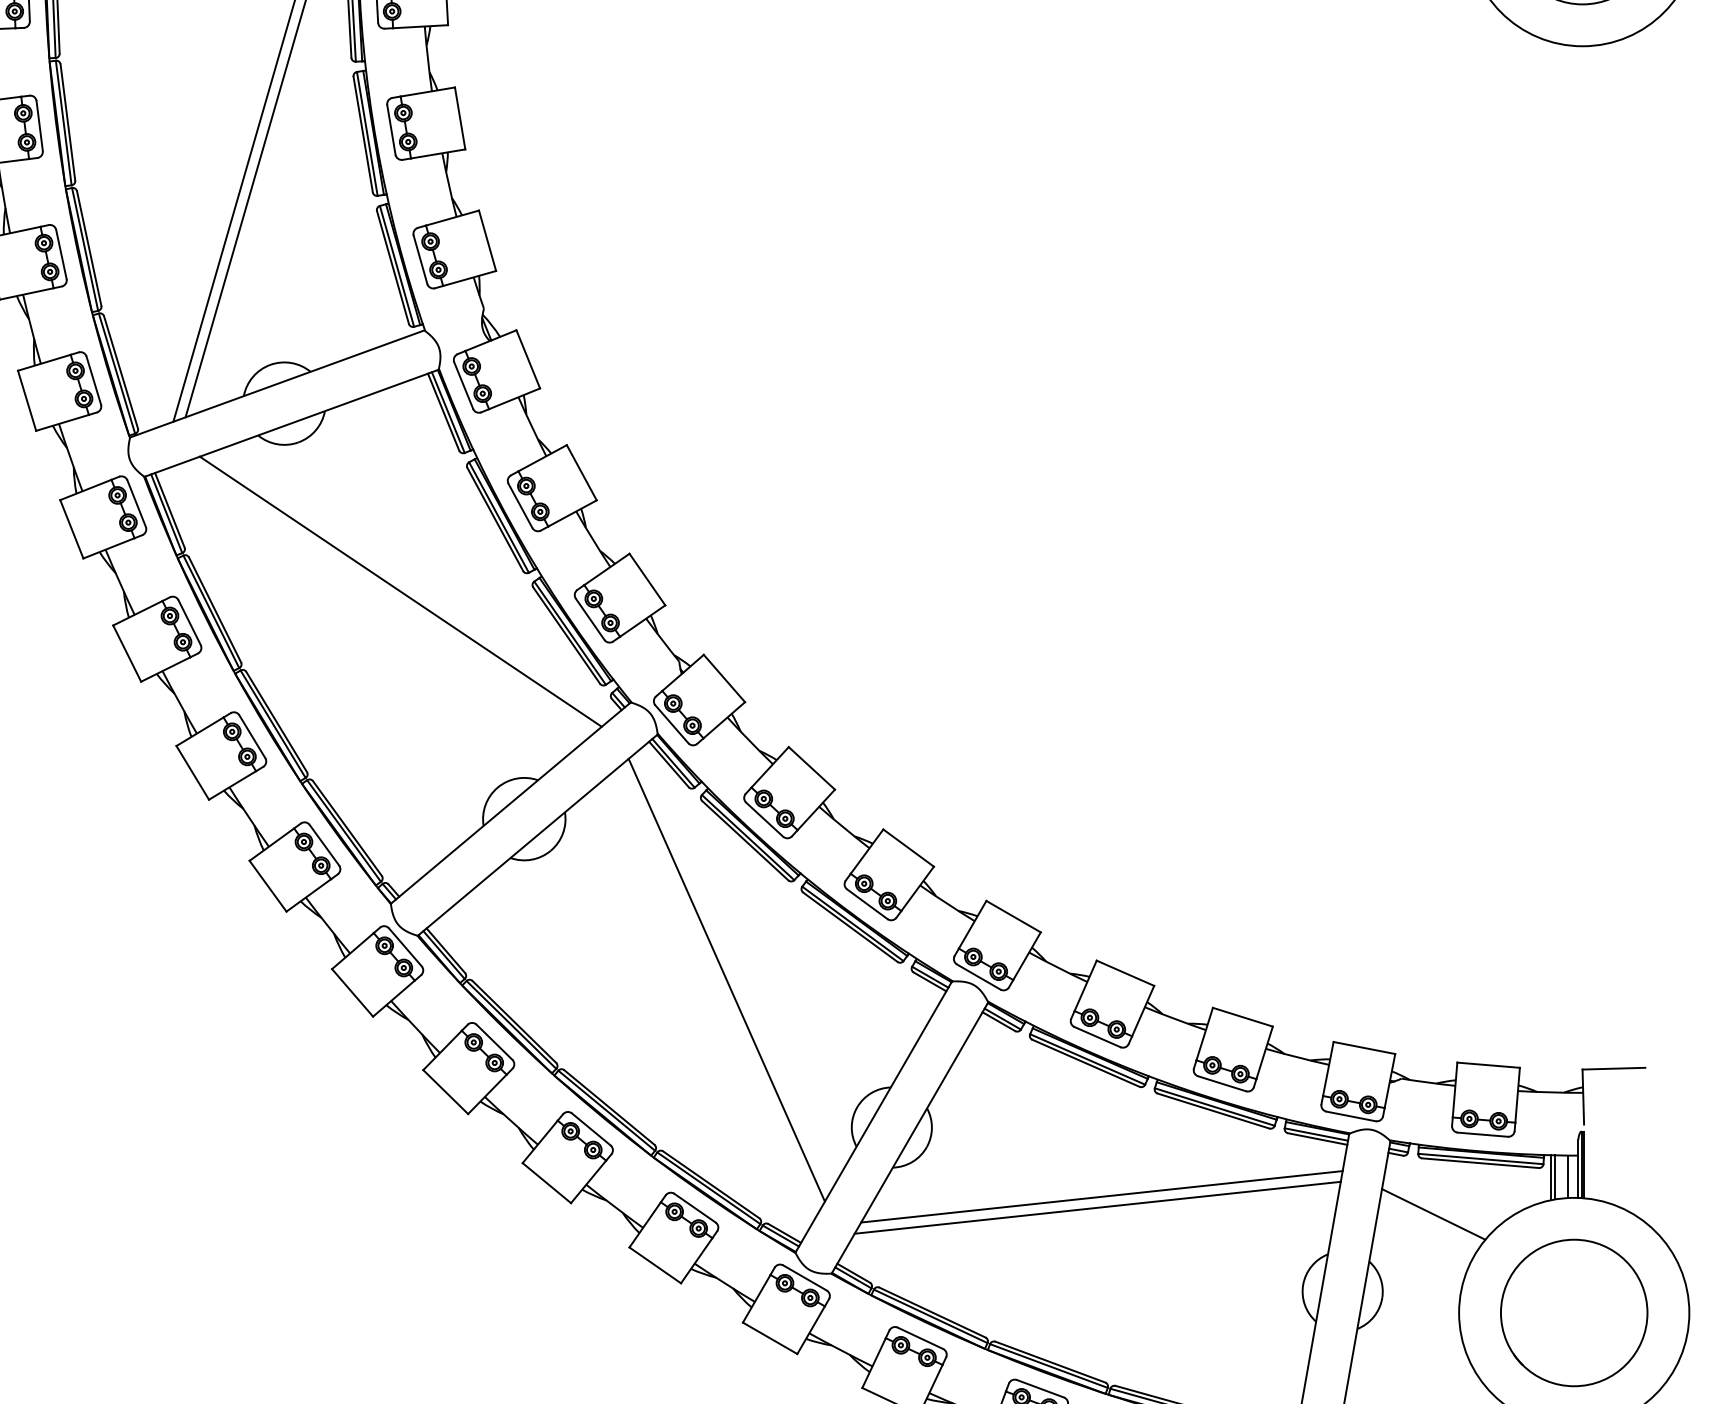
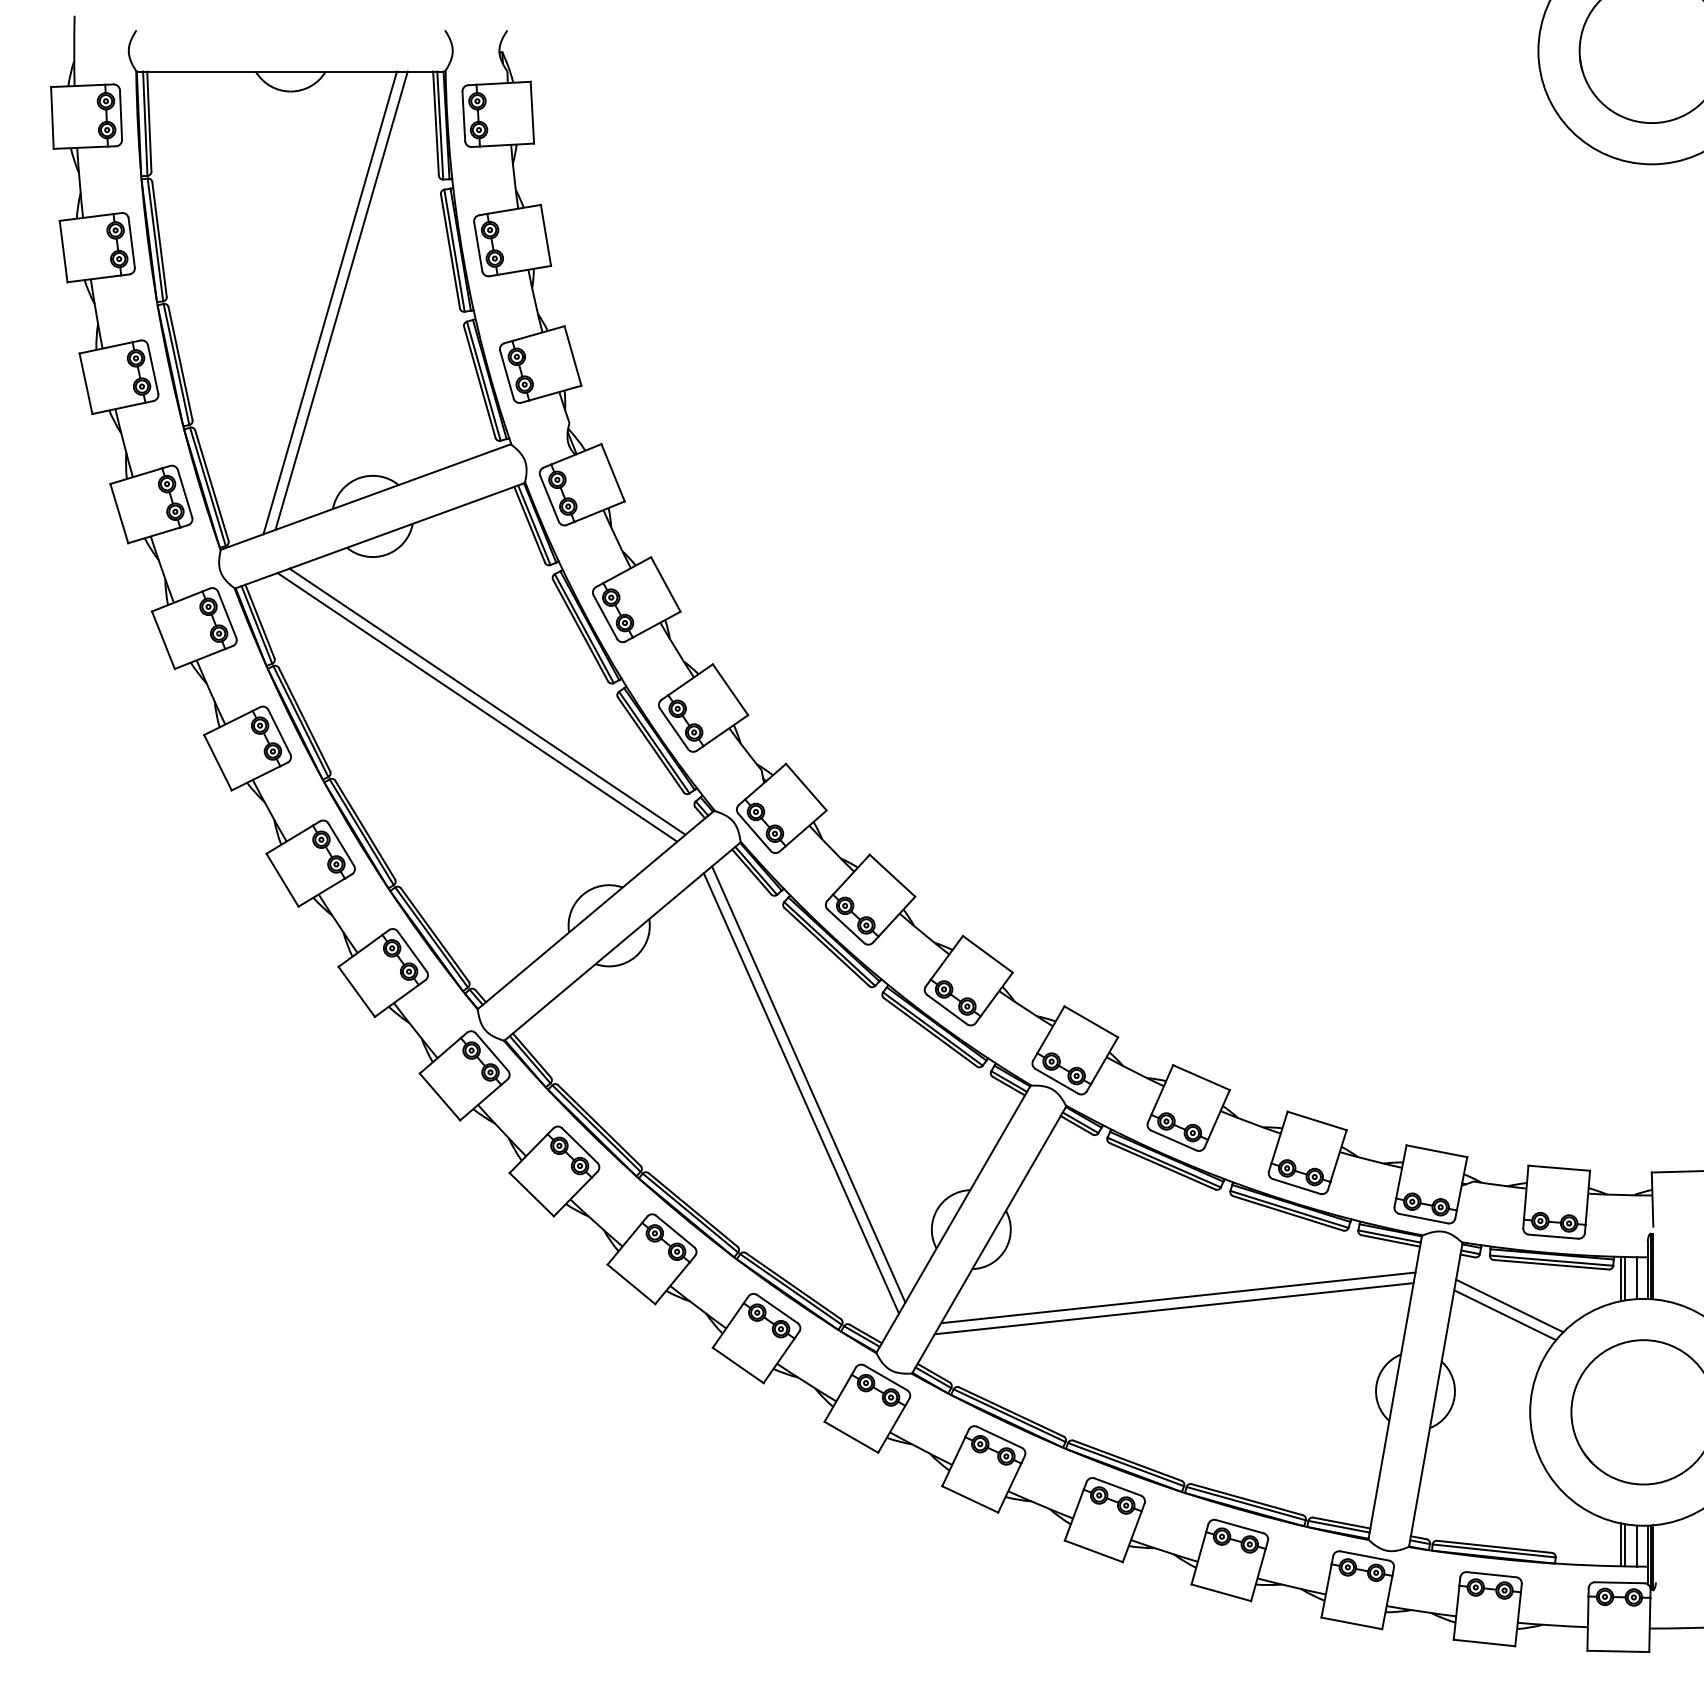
line: (390, 597) -> (477, 707), added
line: (719, 989) -> (801, 1093), added
line: (1438, 1204) -> (1509, 1305), added

